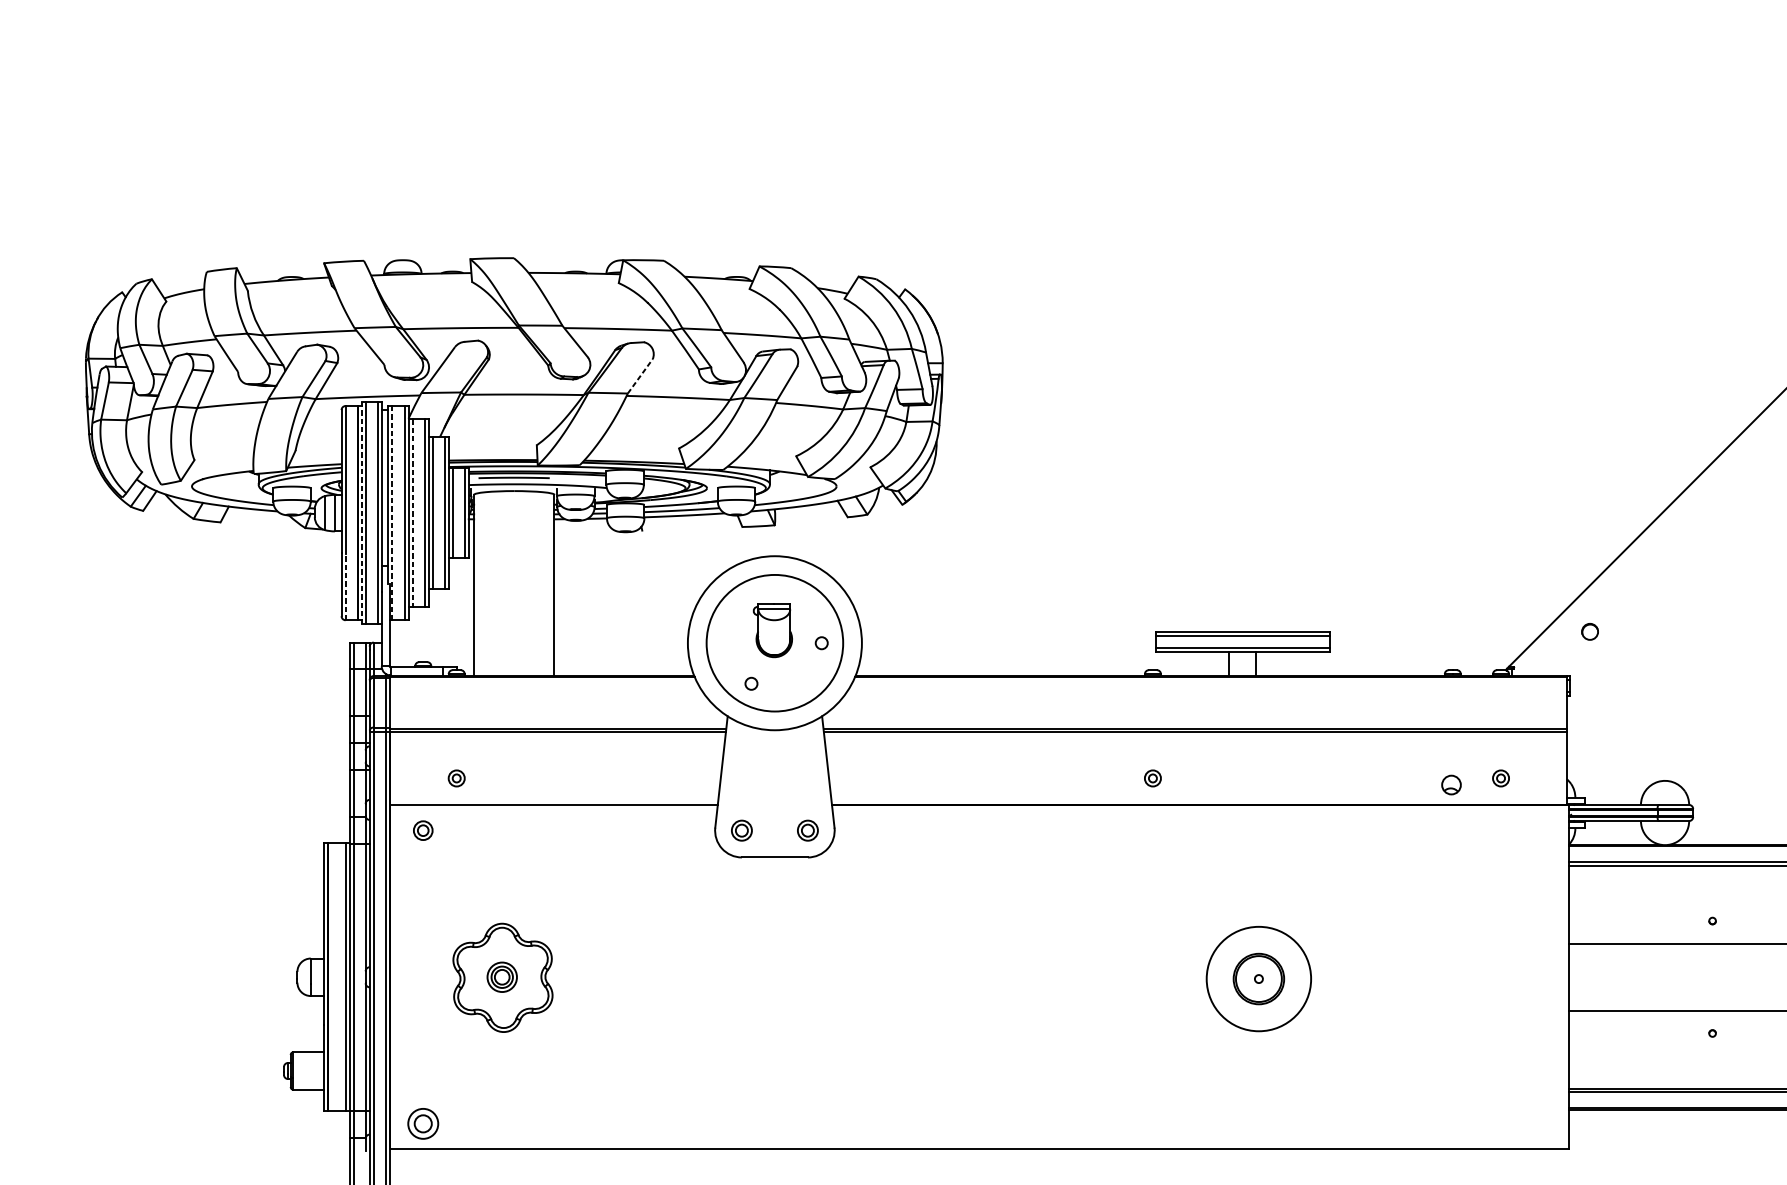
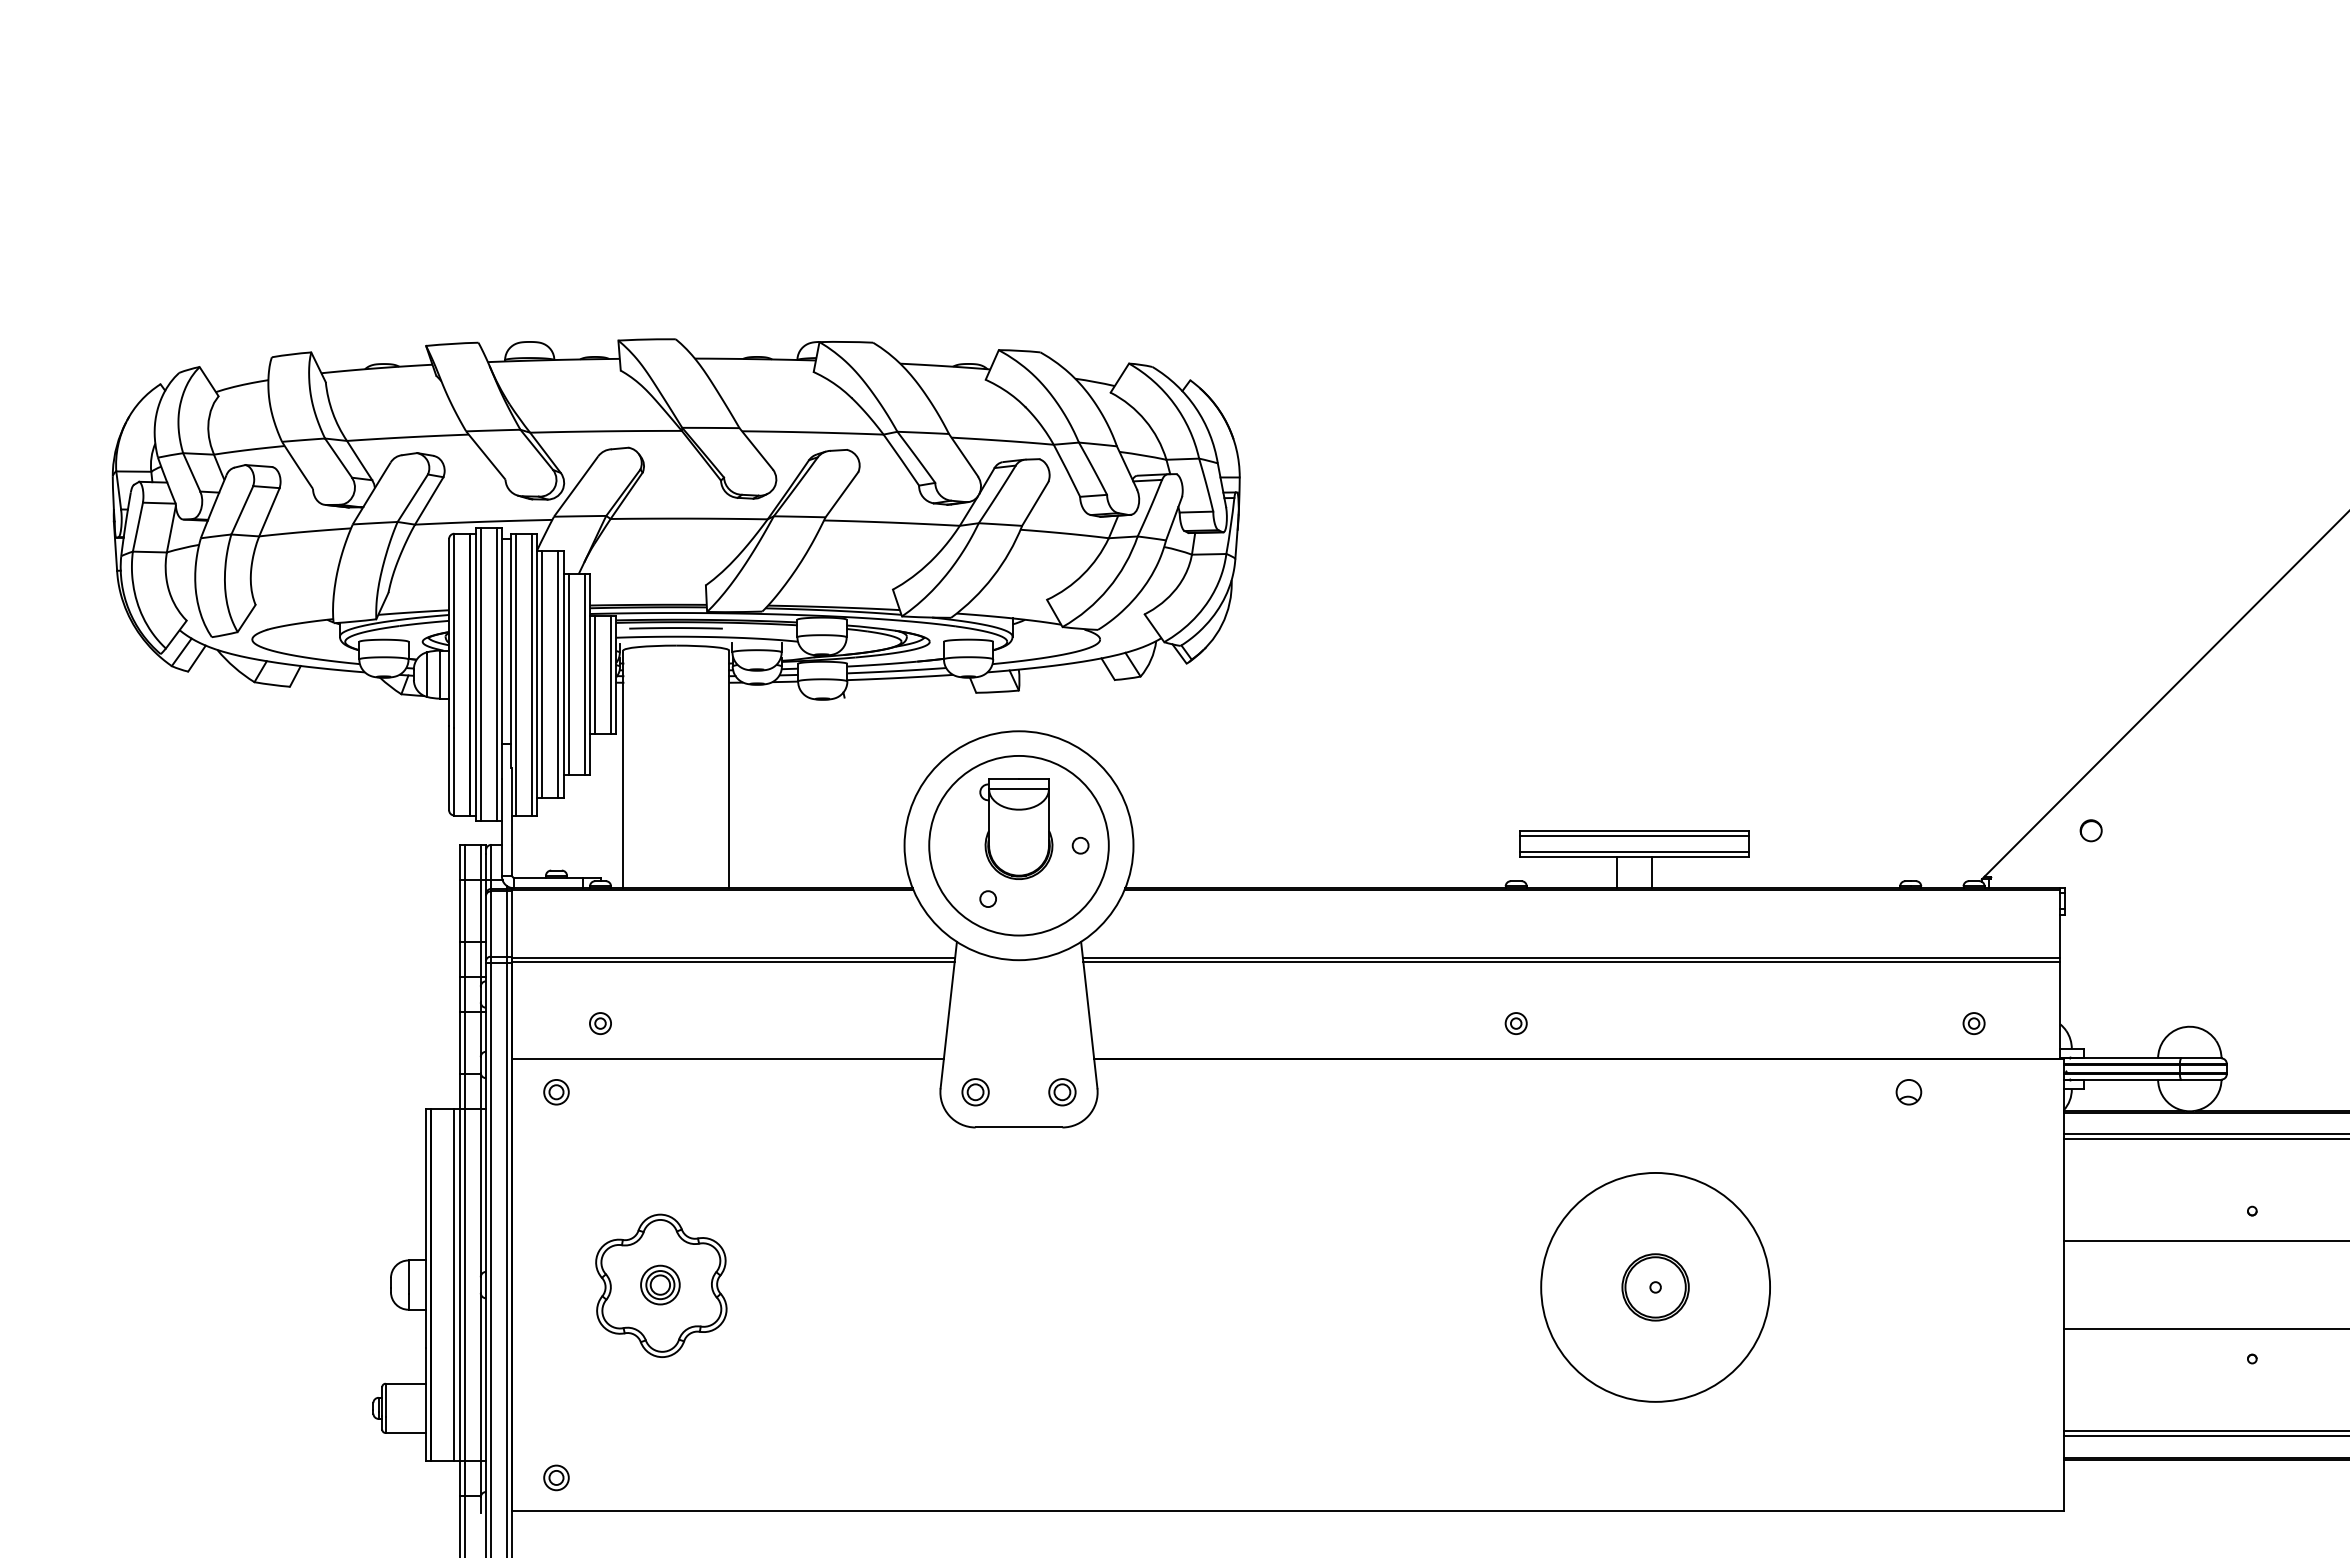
line: (639, 376) -> (841, 494), dashed -> solid
line: (361, 513) -> (475, 675), dashed -> solid
line: (392, 513) -> (516, 674), dashed -> solid
line: (412, 513) -> (542, 675), dashed -> solid
line: (345, 586) -> (454, 771), dashed -> solid
part: (772, 630) -> (1016, 828), size x1.43
part: (1451, 785) -> (1908, 1092), moved
circle: (1258, 978) -> (1655, 1286), size x1.67
part: (423, 1123) -> (556, 1477), size x0.62

